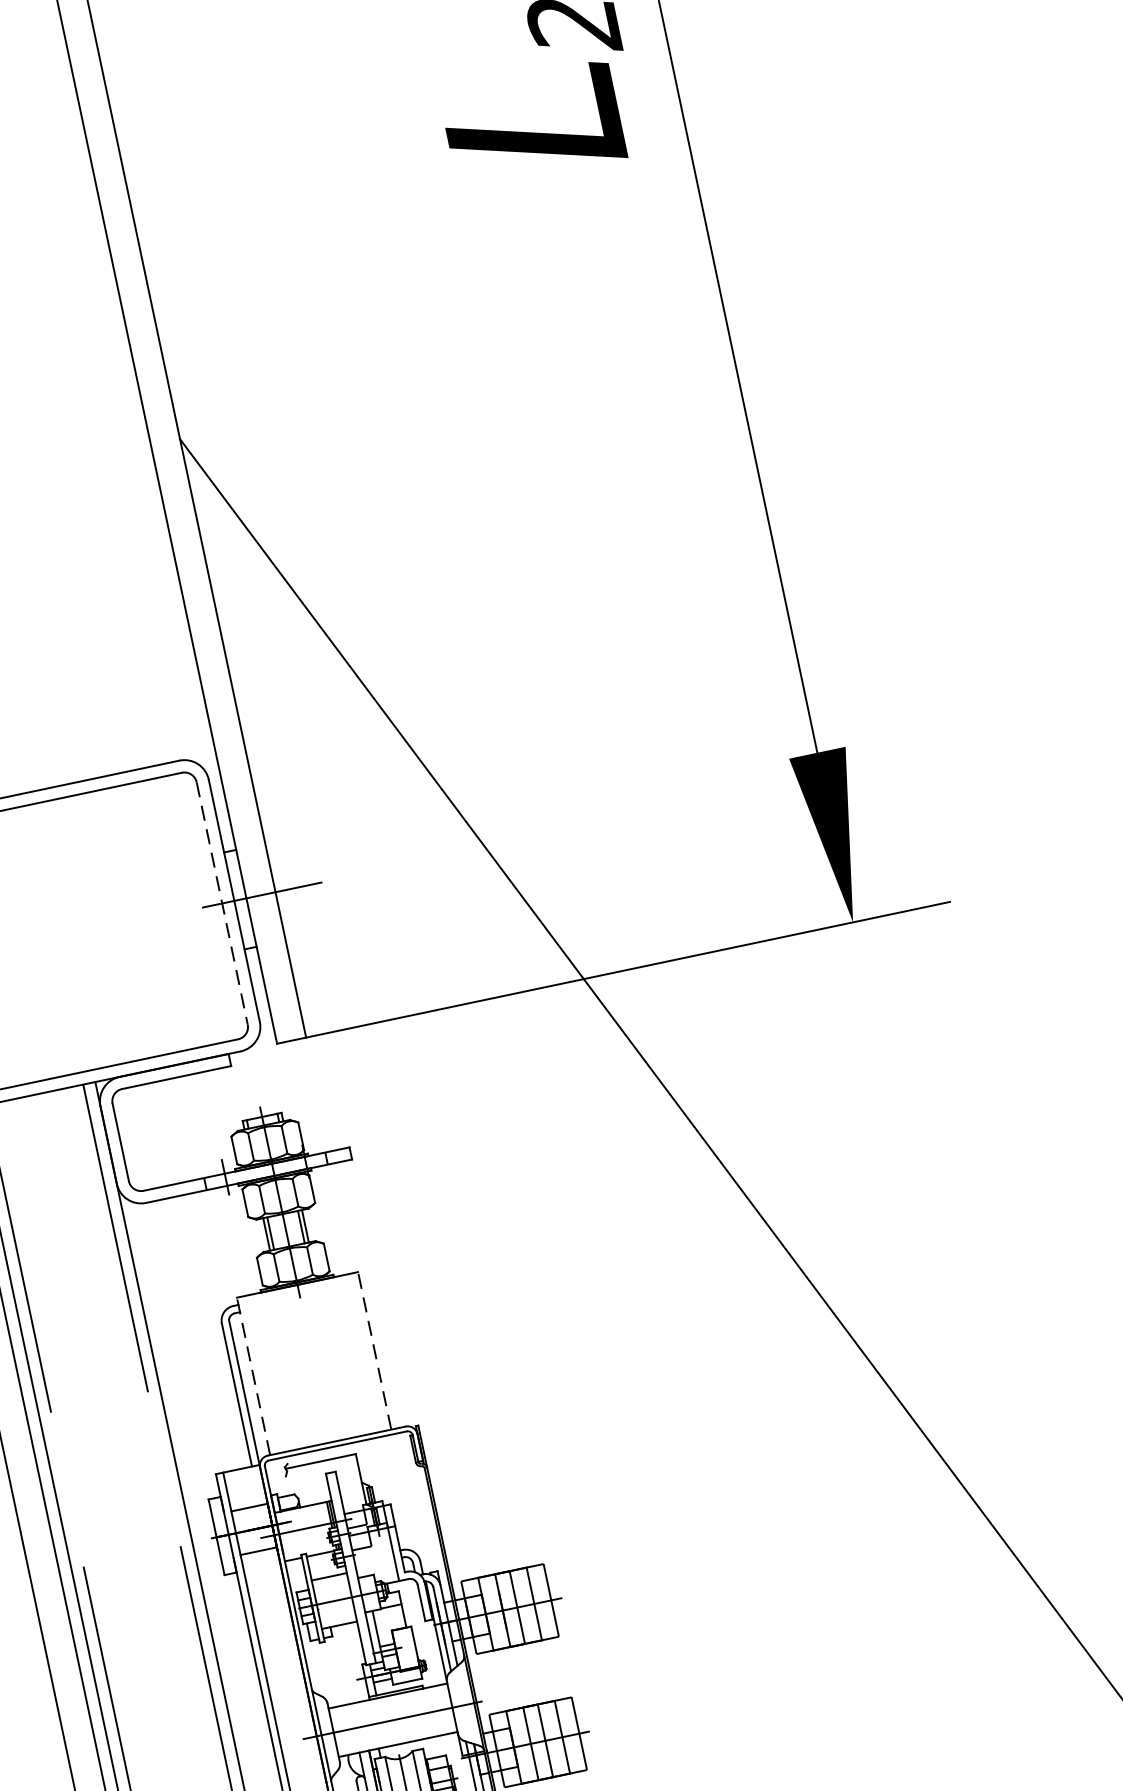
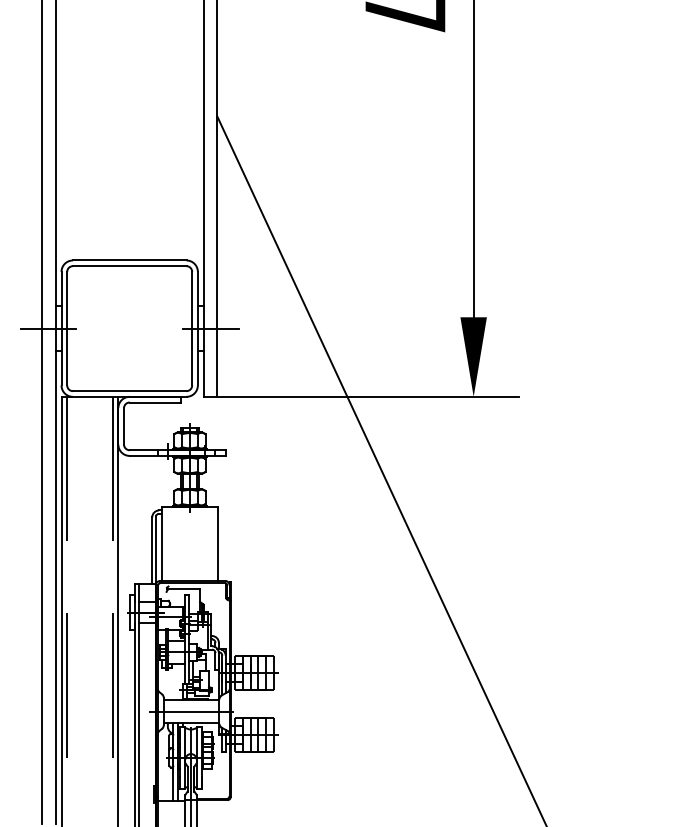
line: (222, 902) -> (192, 328), dashed -> solid
line: (374, 1349) -> (218, 543), dashed -> solid
line: (253, 1375) -> (161, 543), dashed -> solid

